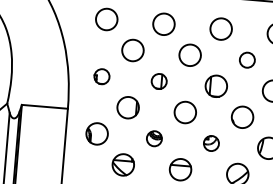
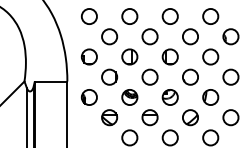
circle: (247, 59) -> (190, 36), size x1.43
circle: (102, 76) -> (89, 56), size x1.43
part: (158, 80) -> (129, 56), size x1.43
part: (153, 138) -> (129, 97), size x1.43
part: (210, 143) -> (169, 97), size x1.43

